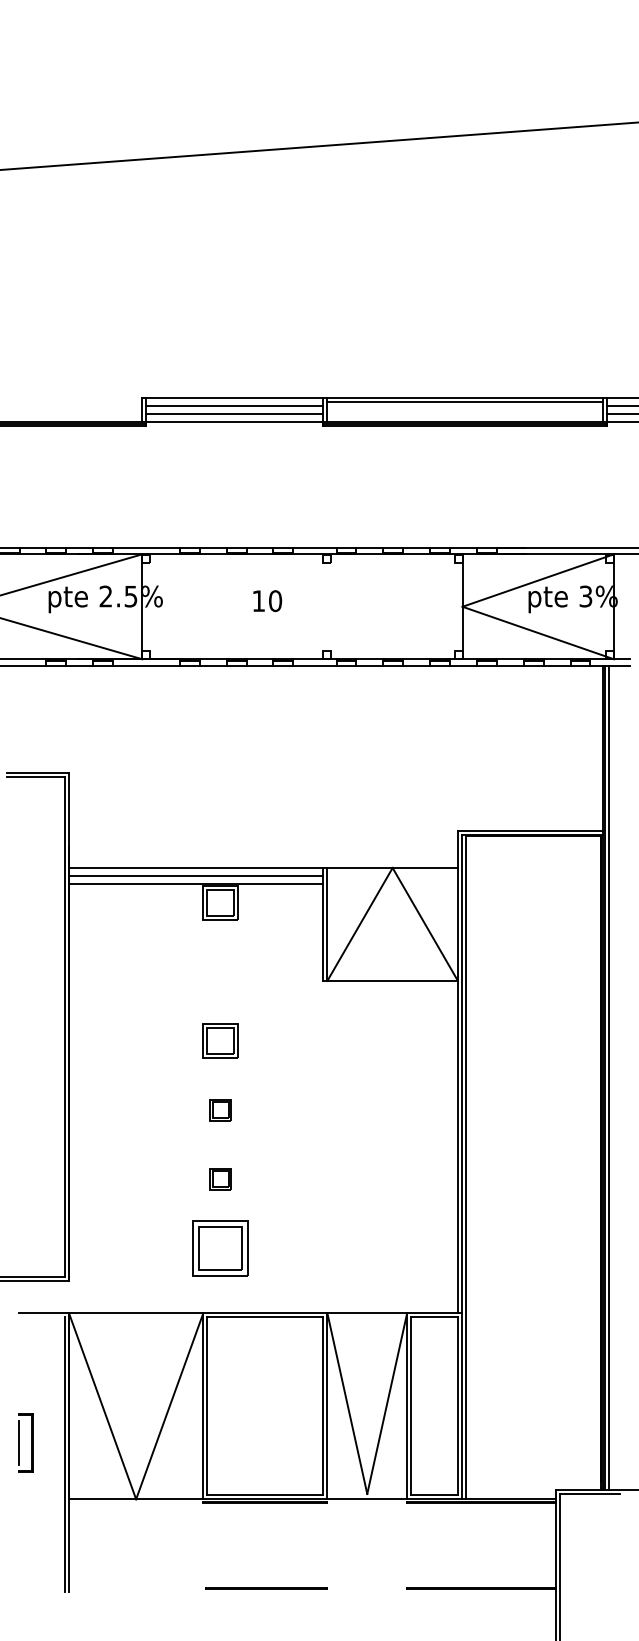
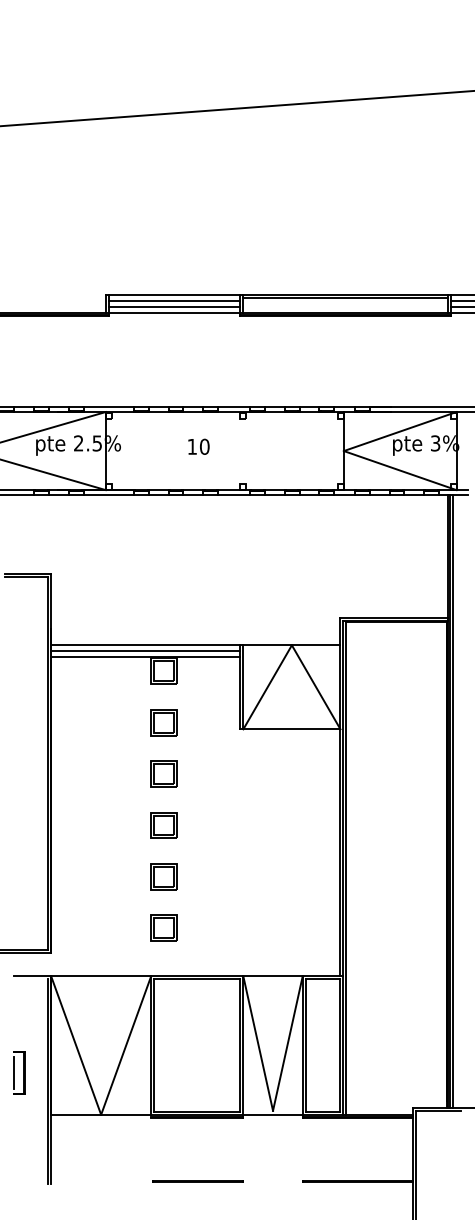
part: (219, 971) -> (163, 722), added
part: (219, 1110) -> (163, 825), size x1.67
part: (219, 1178) -> (163, 876), size x1.67
part: (219, 1247) -> (163, 927), size x0.62

